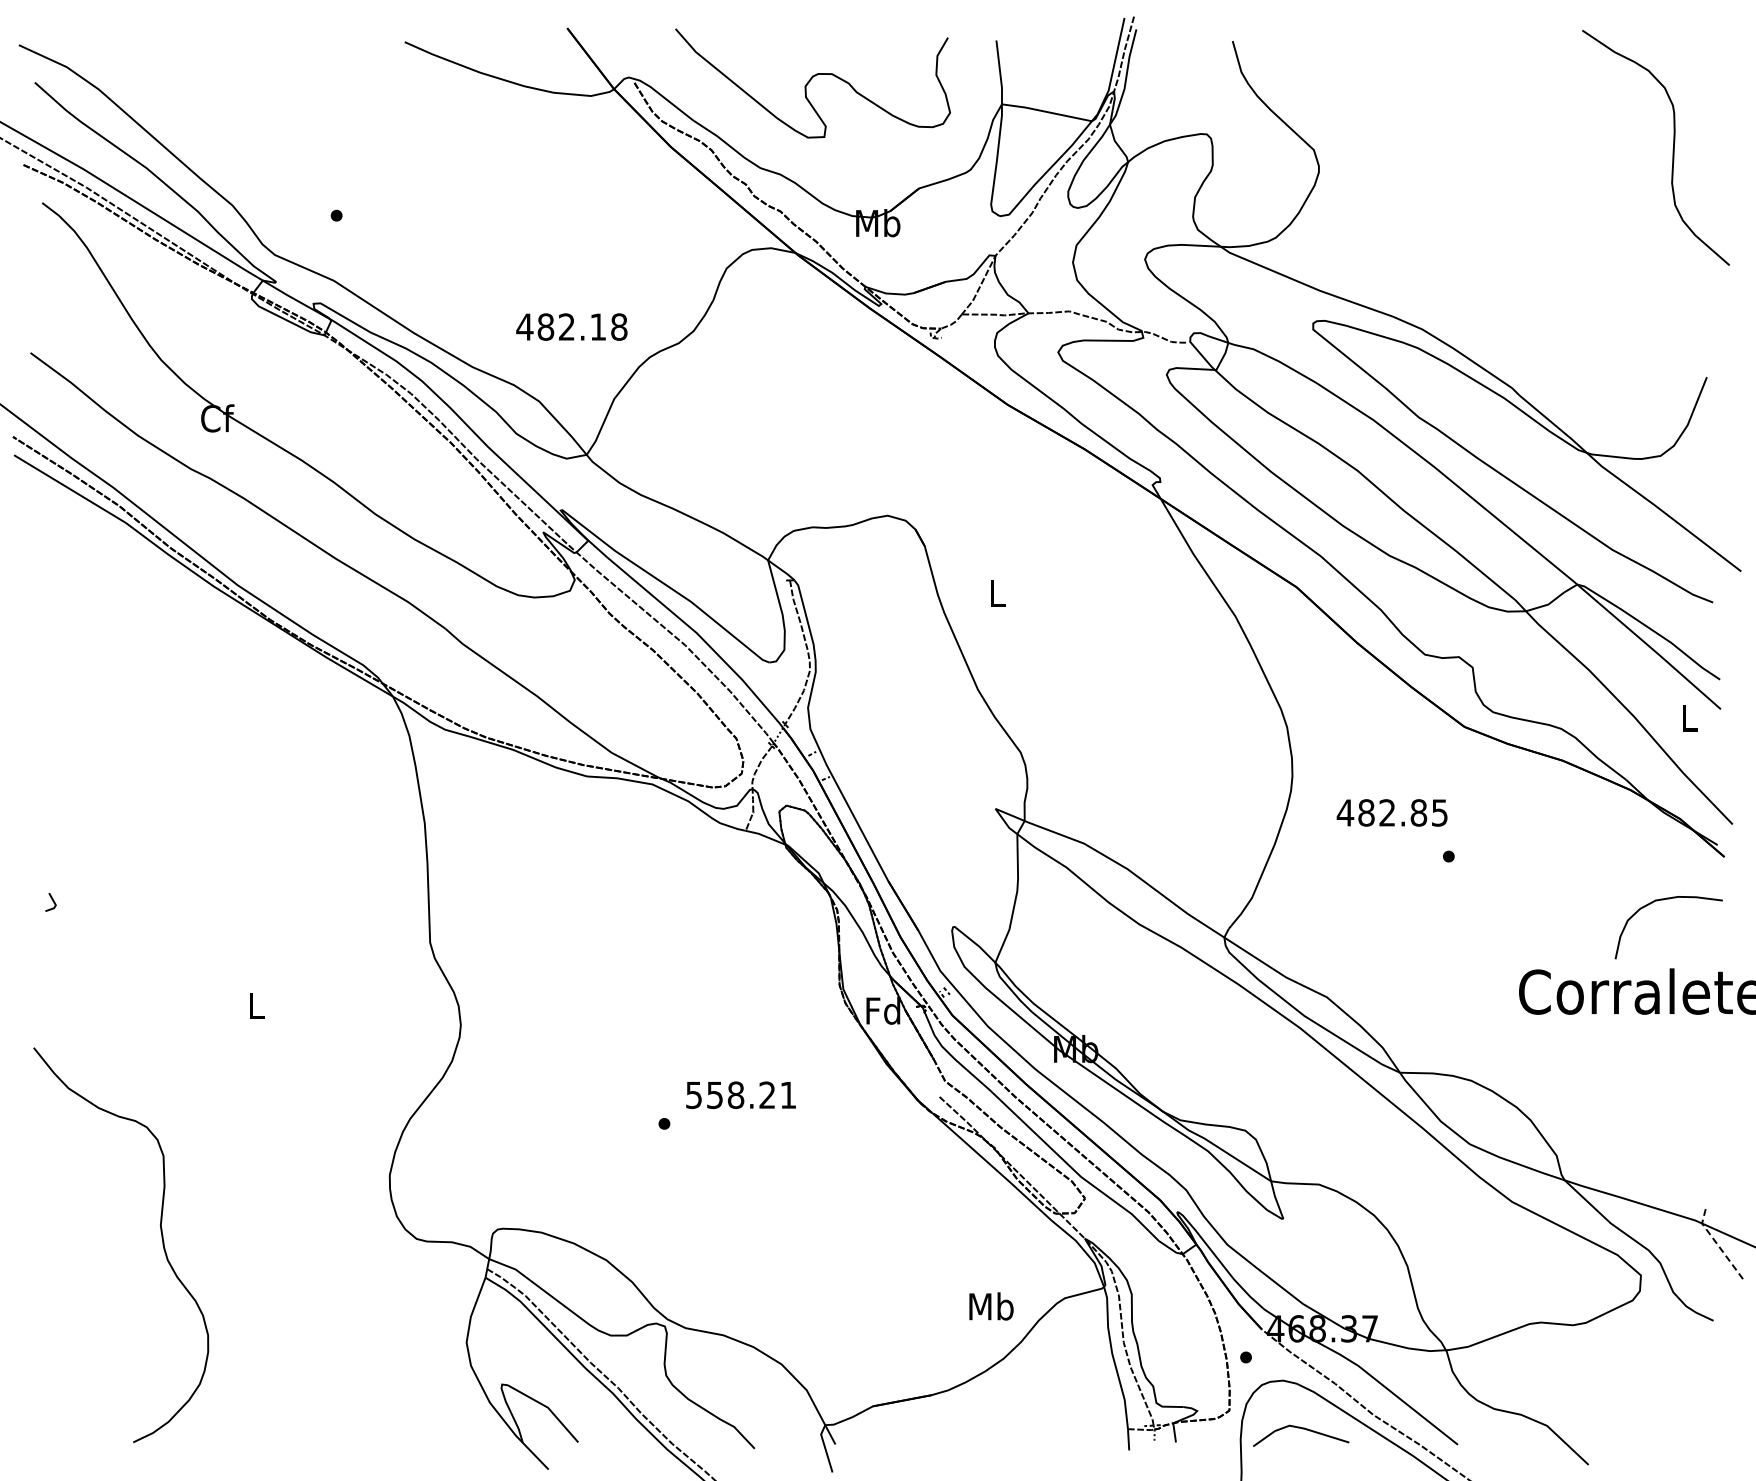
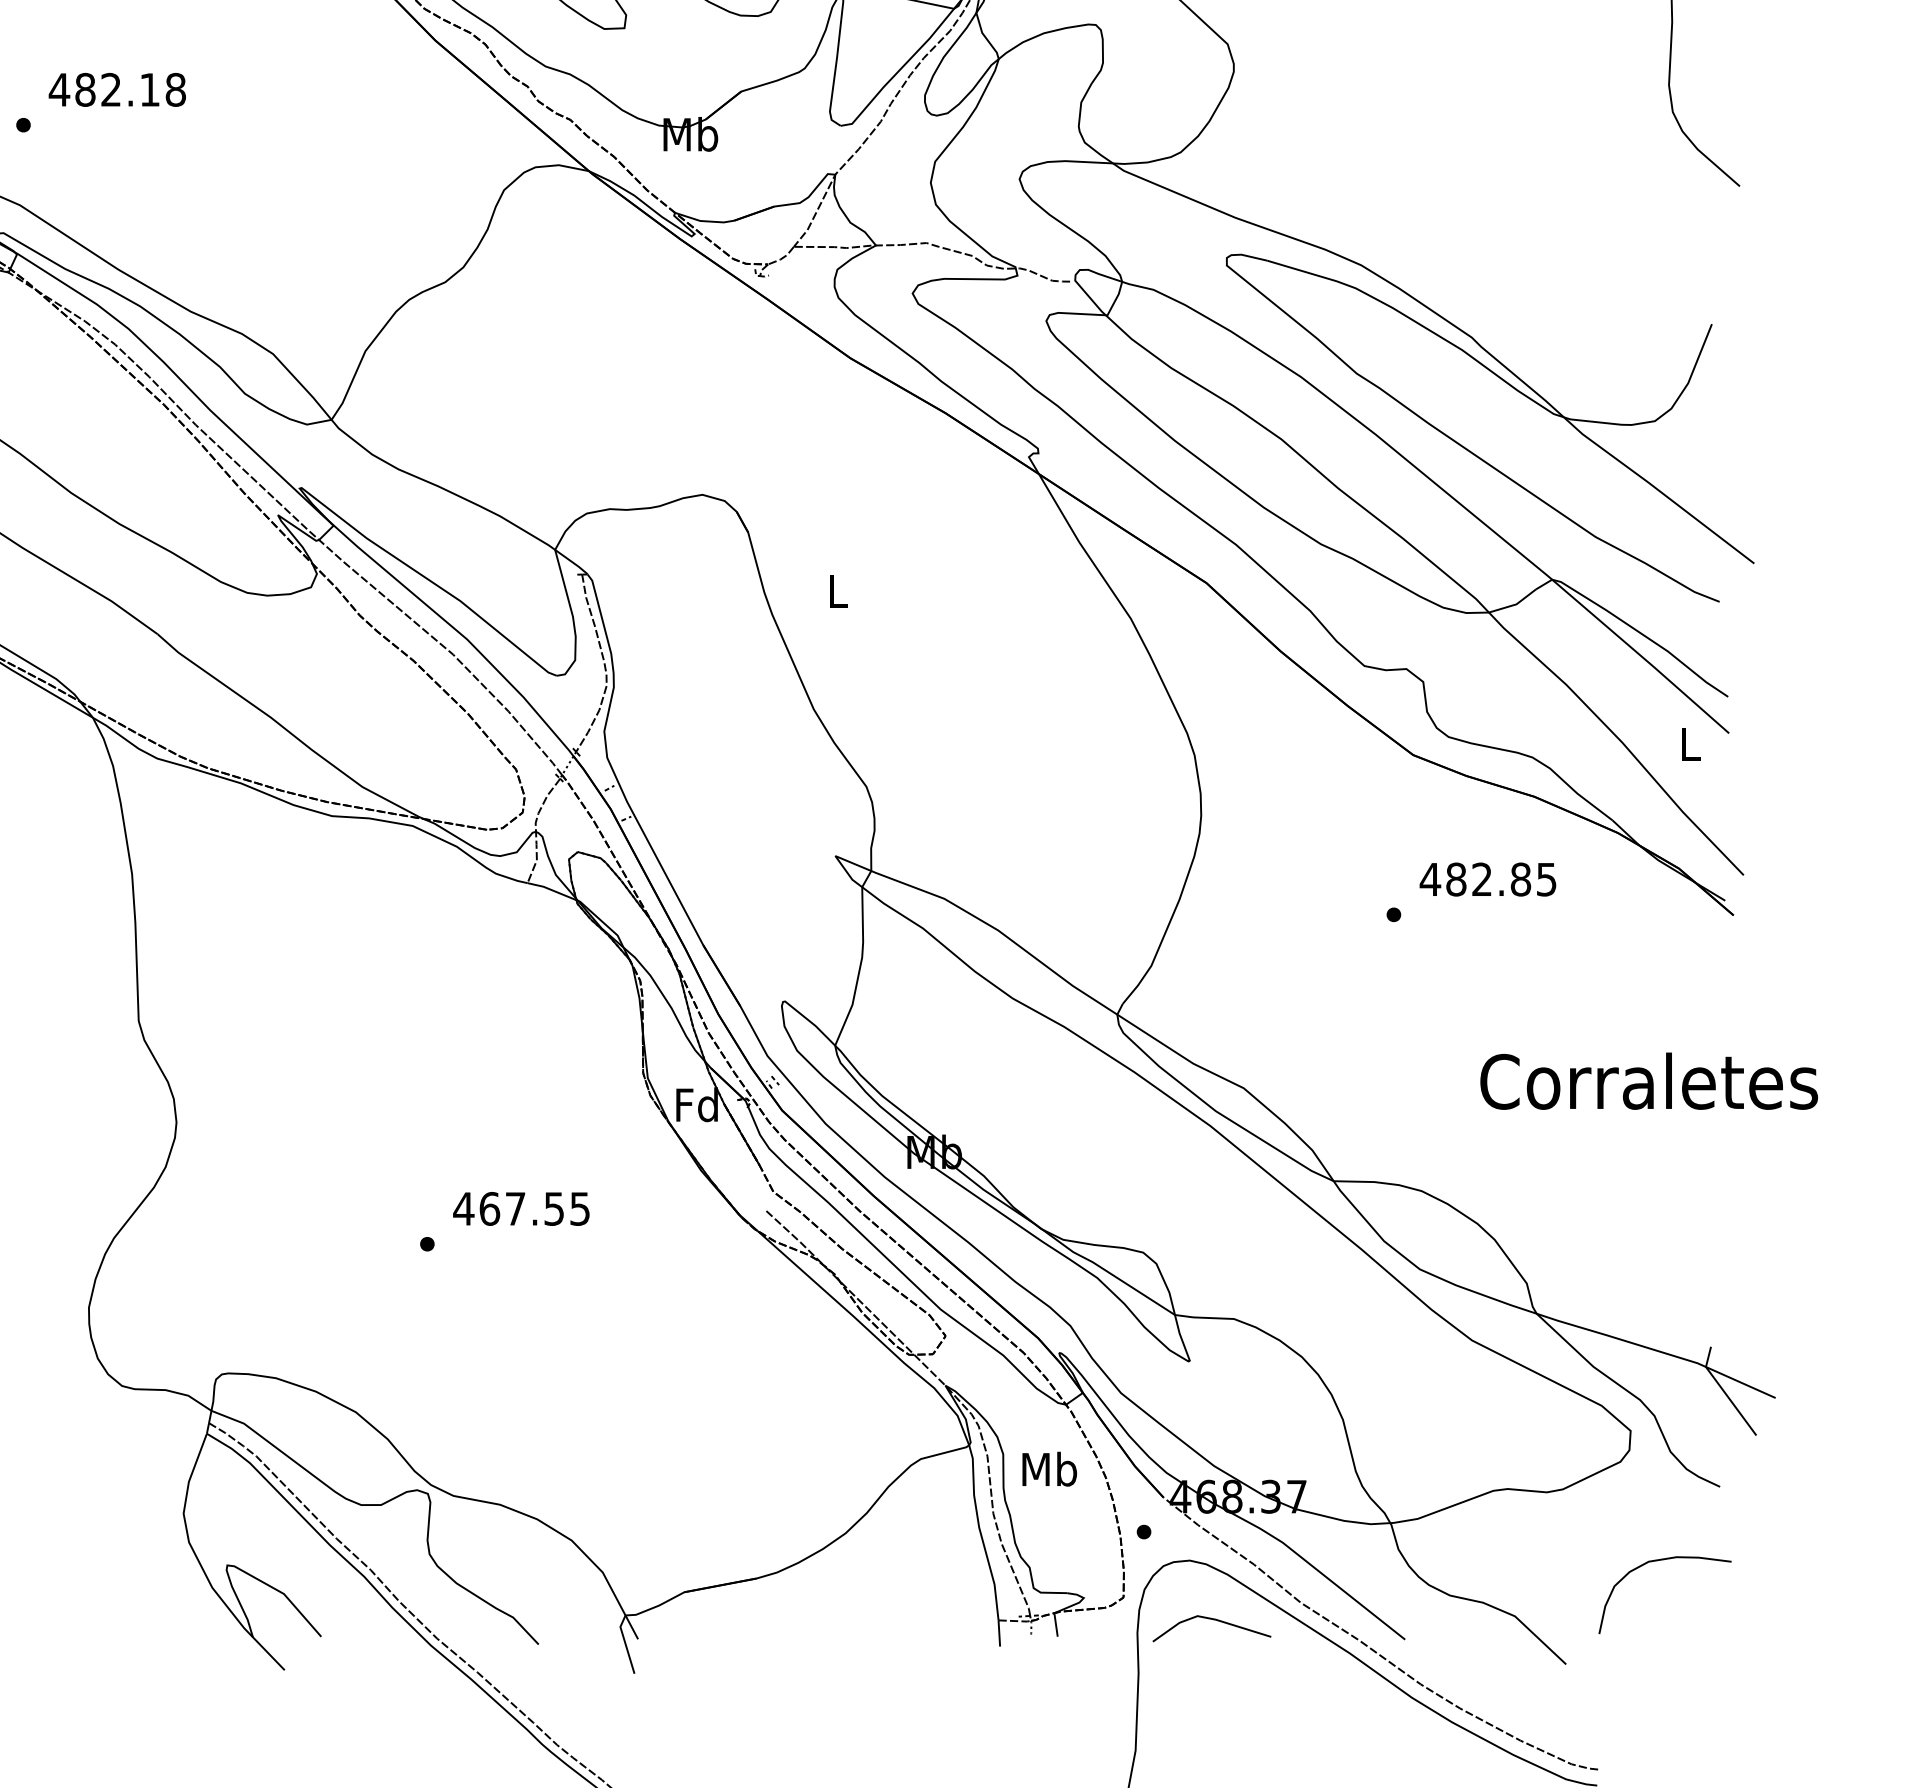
text: (571, 326) -> (116, 89), moved
text: (1391, 812) -> (1487, 879), moved
curve: (1663, 900) -> (1658, 1561), moved
text: (740, 1095) -> (521, 1209), 558.21 -> 467.55
line: (1717, 1244) -> (1724, 1392), dashed -> solid
text: (991, 1306) -> (1049, 1469), moved

